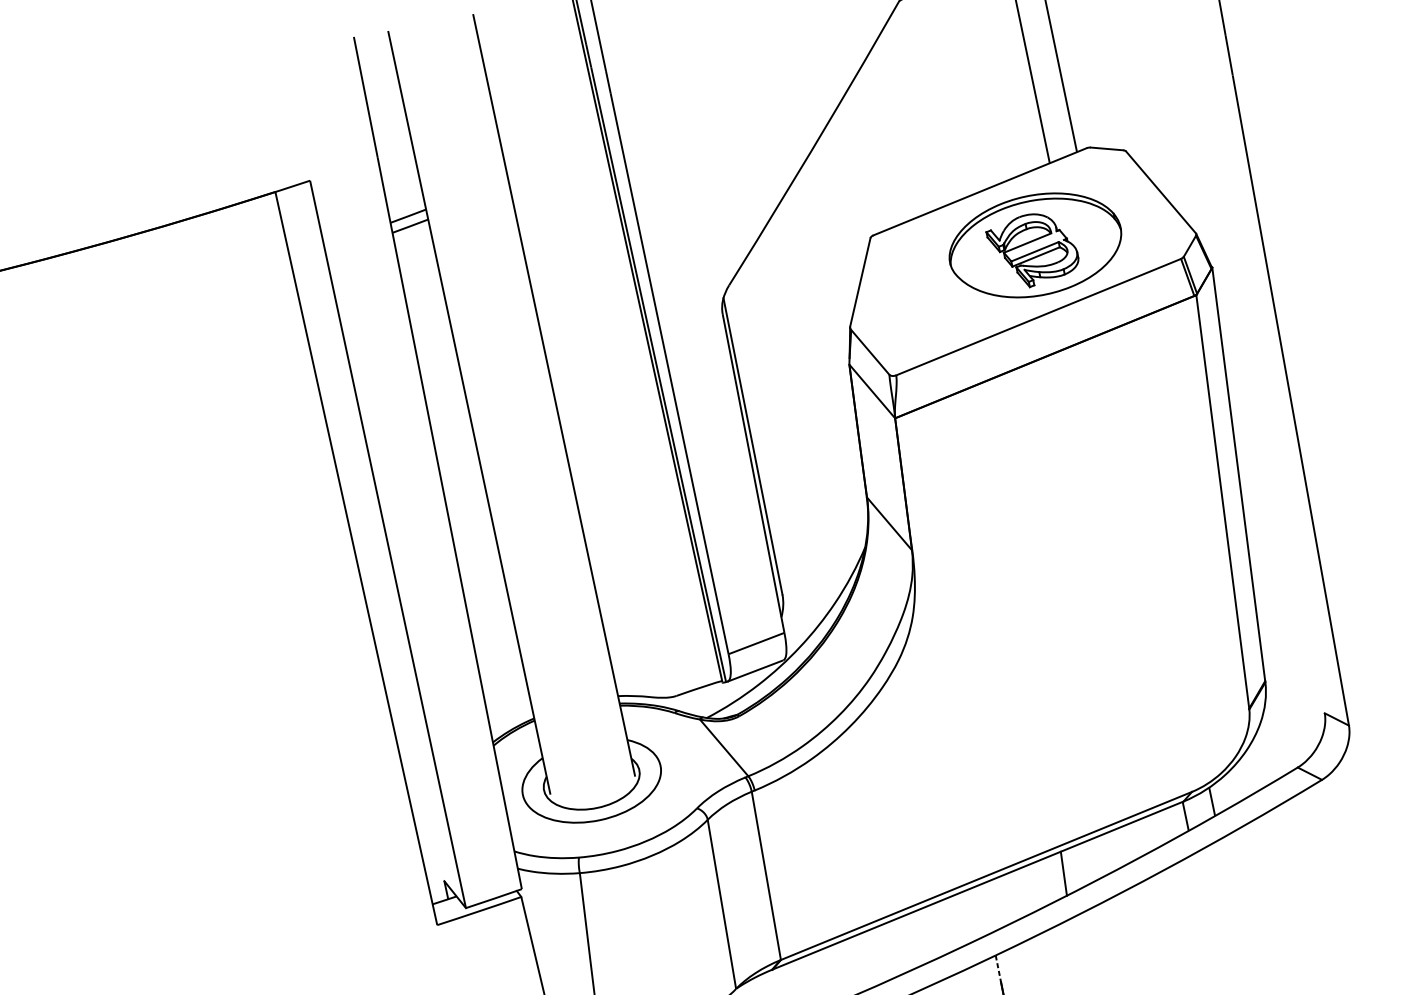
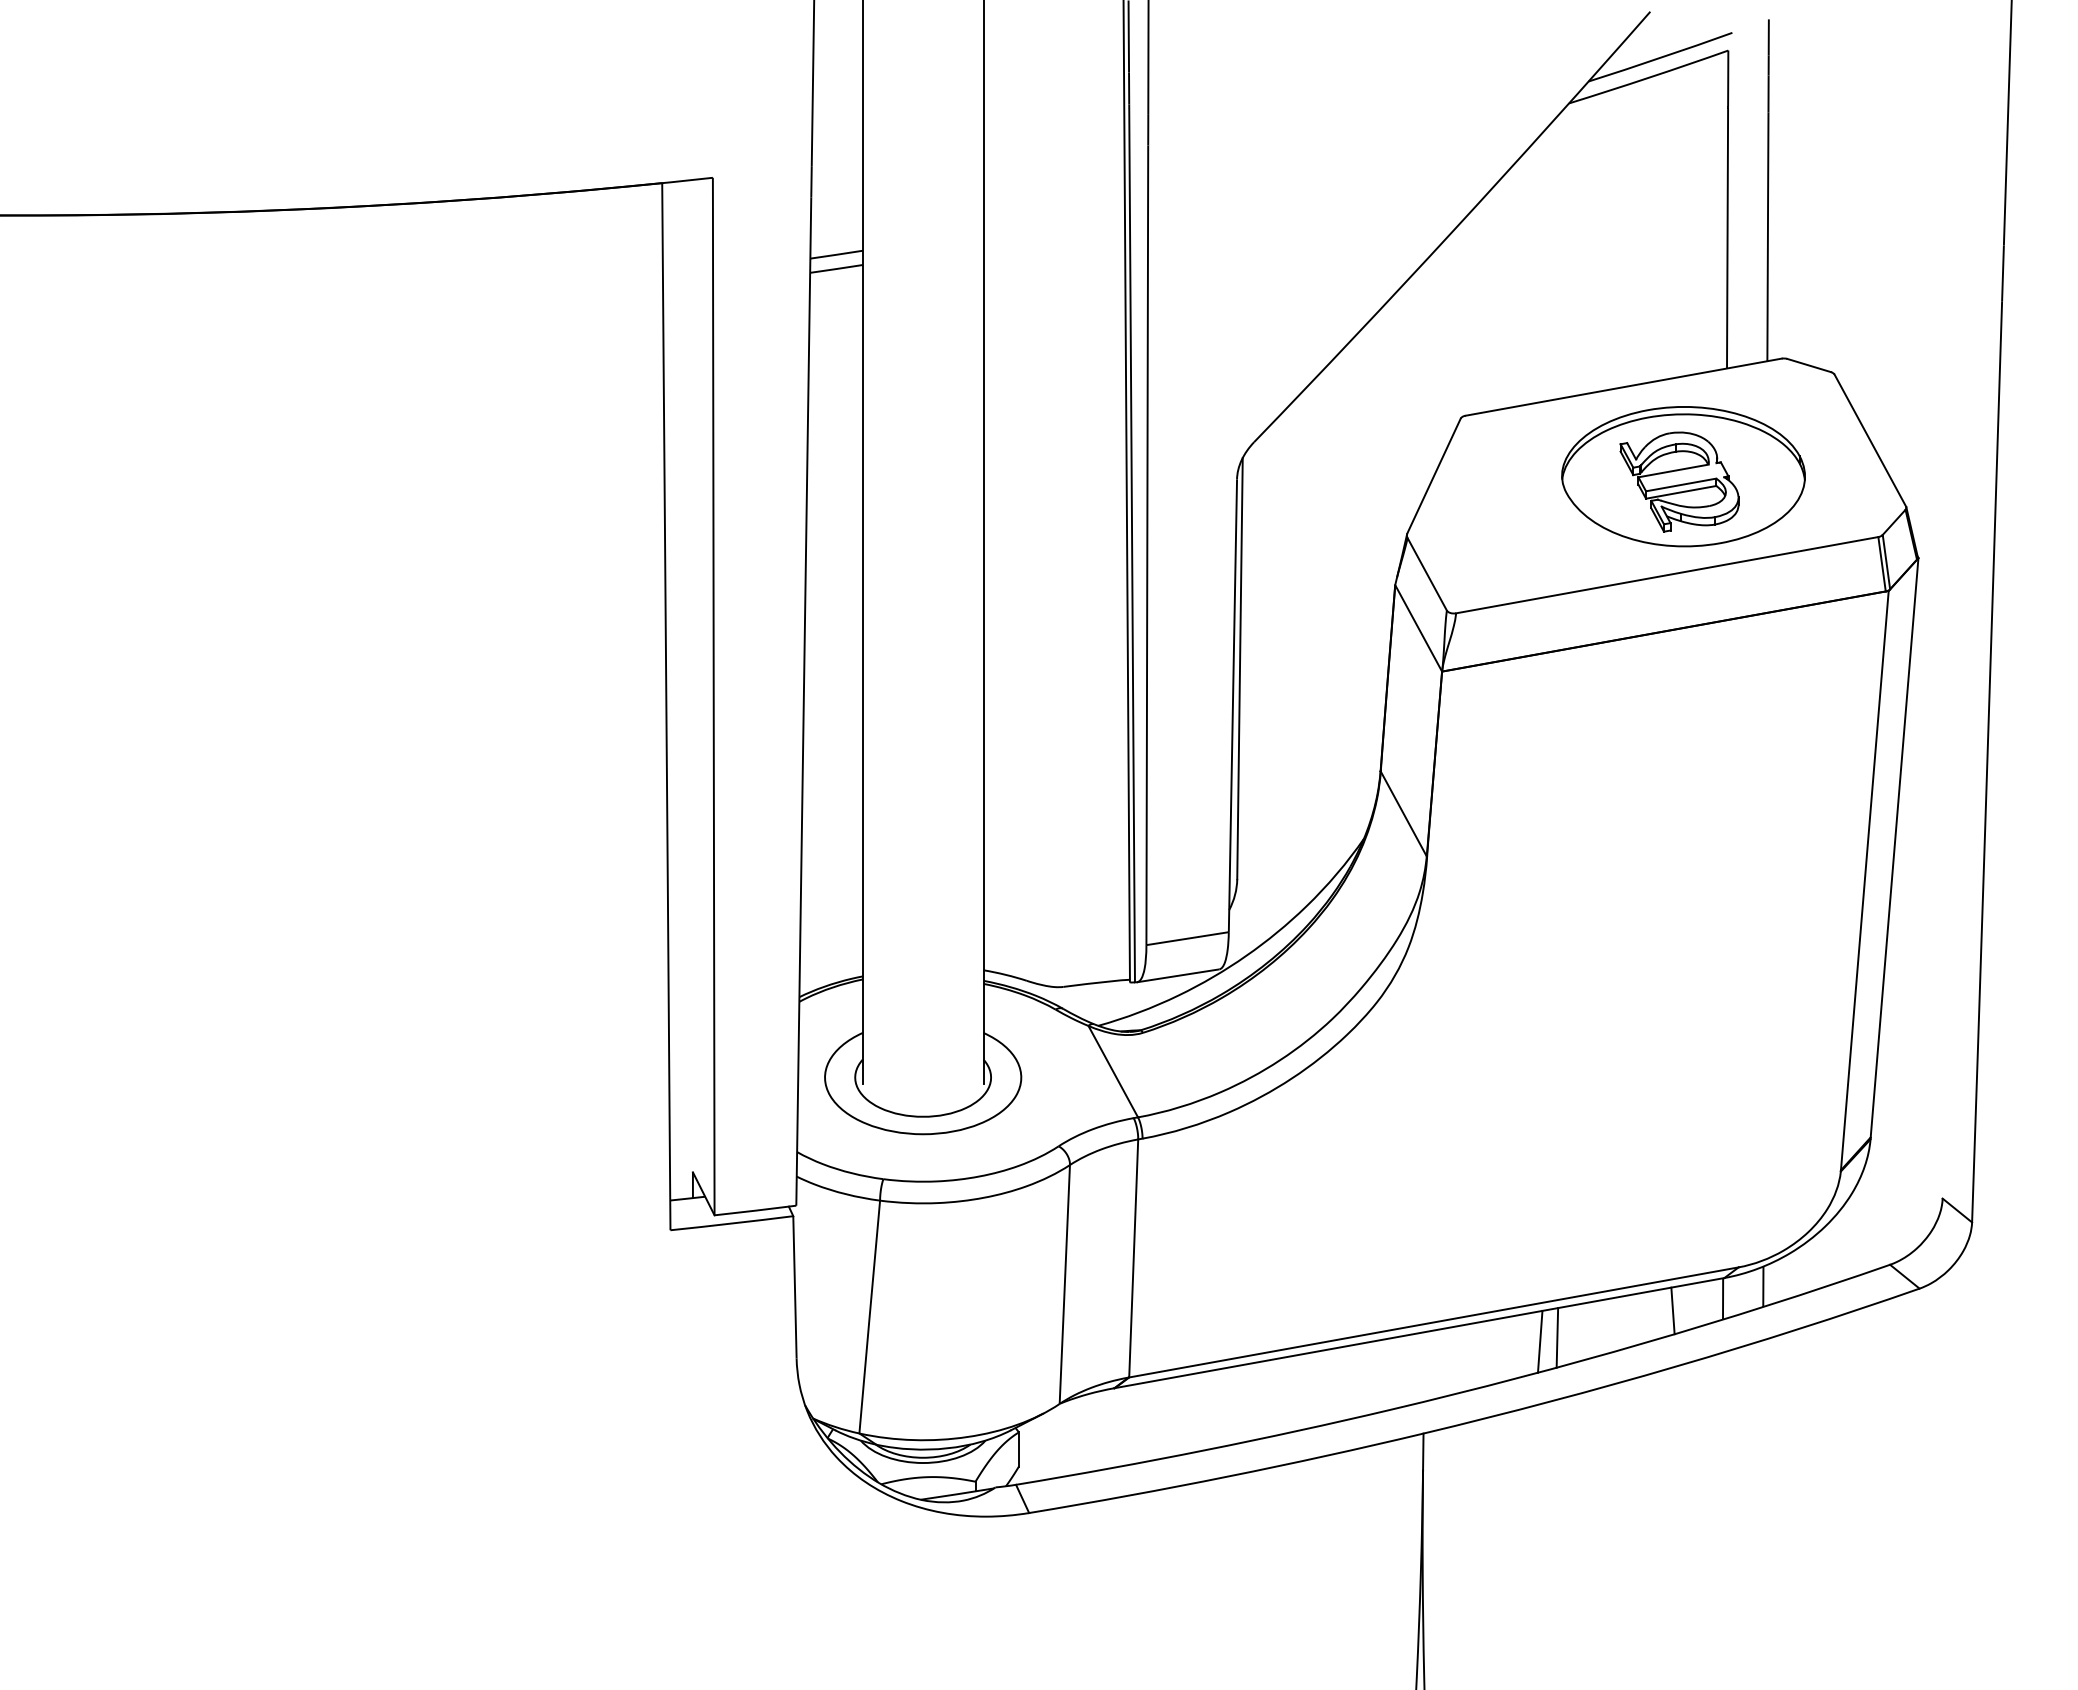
line: (1151, 832) -> (1672, 1310), added
line: (1075, 868) -> (1557, 1337), added
line: (998, 968) -> (1423, 1452), dashed -> solid

